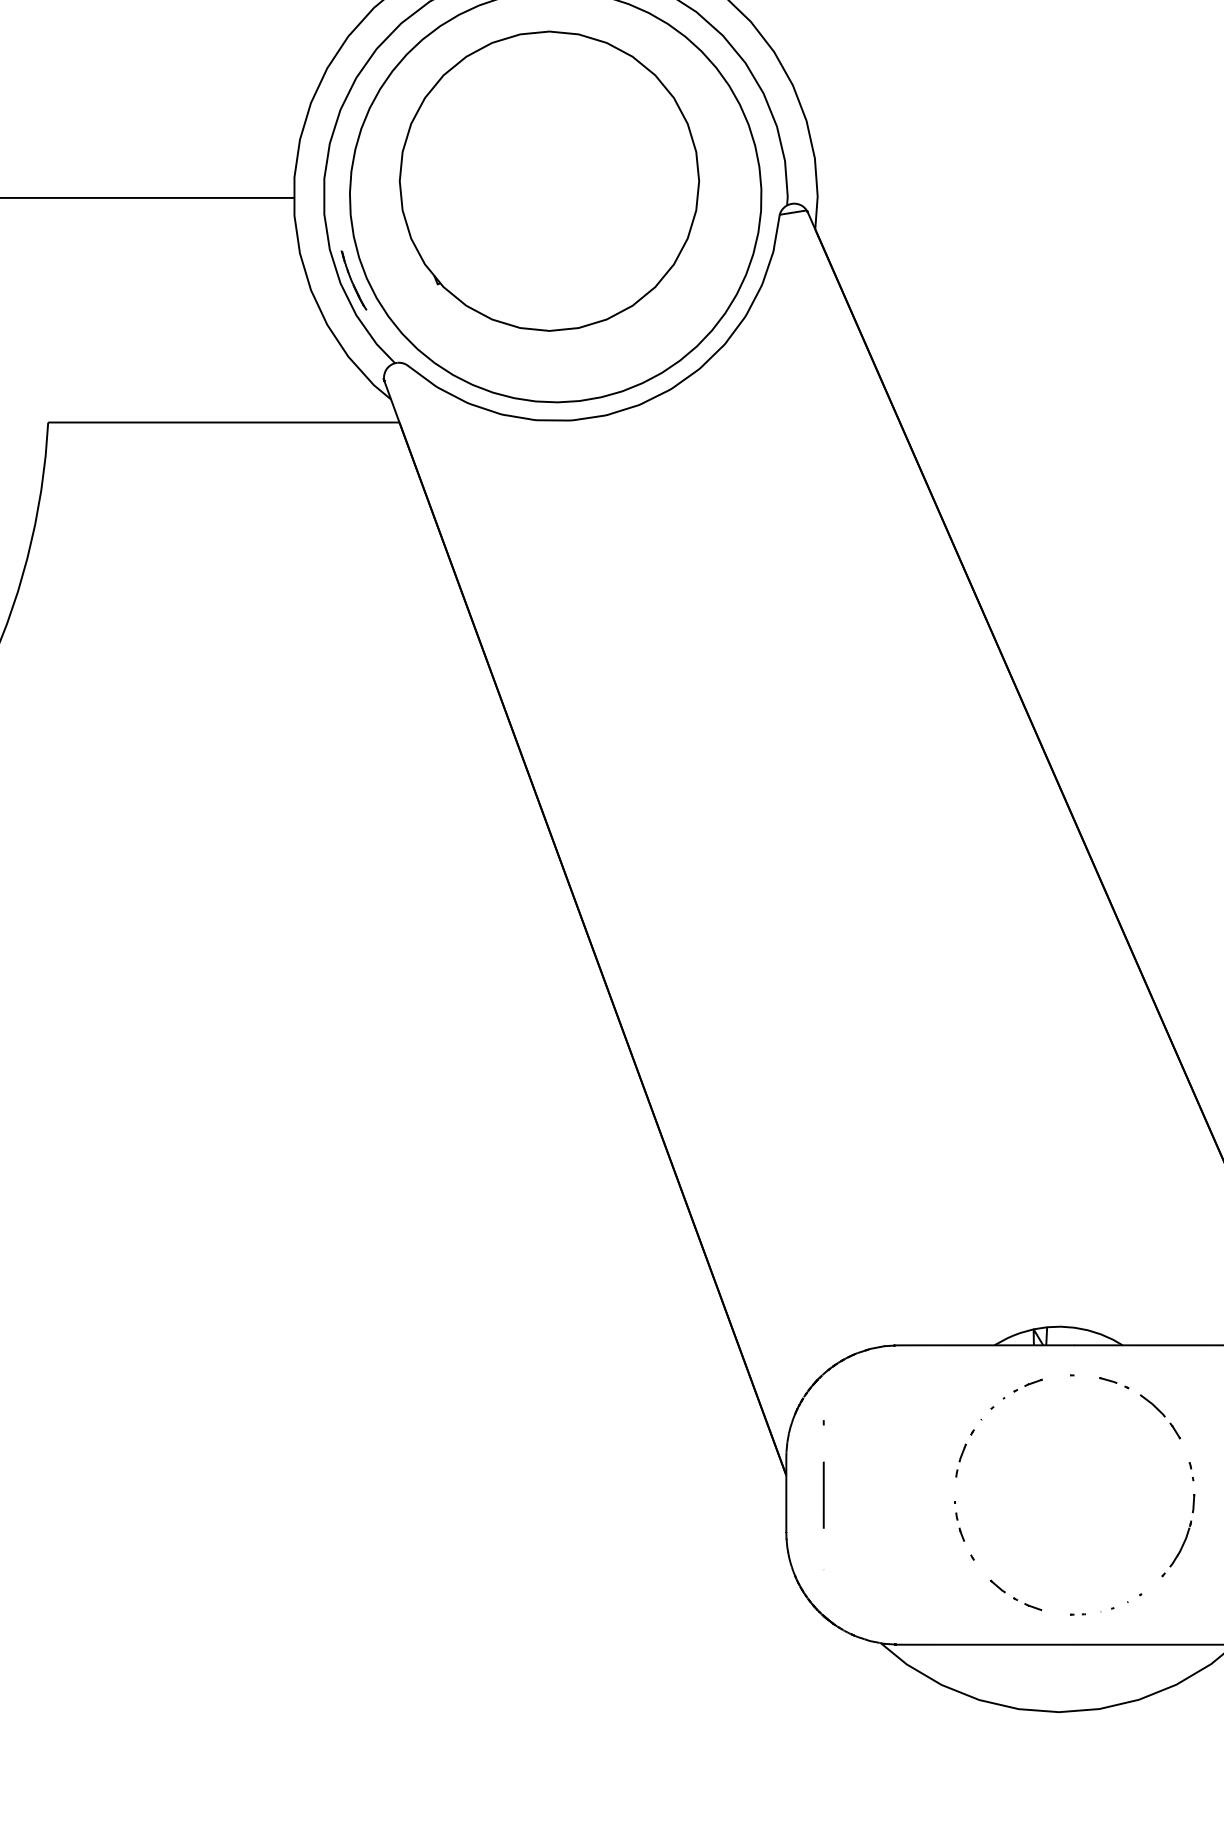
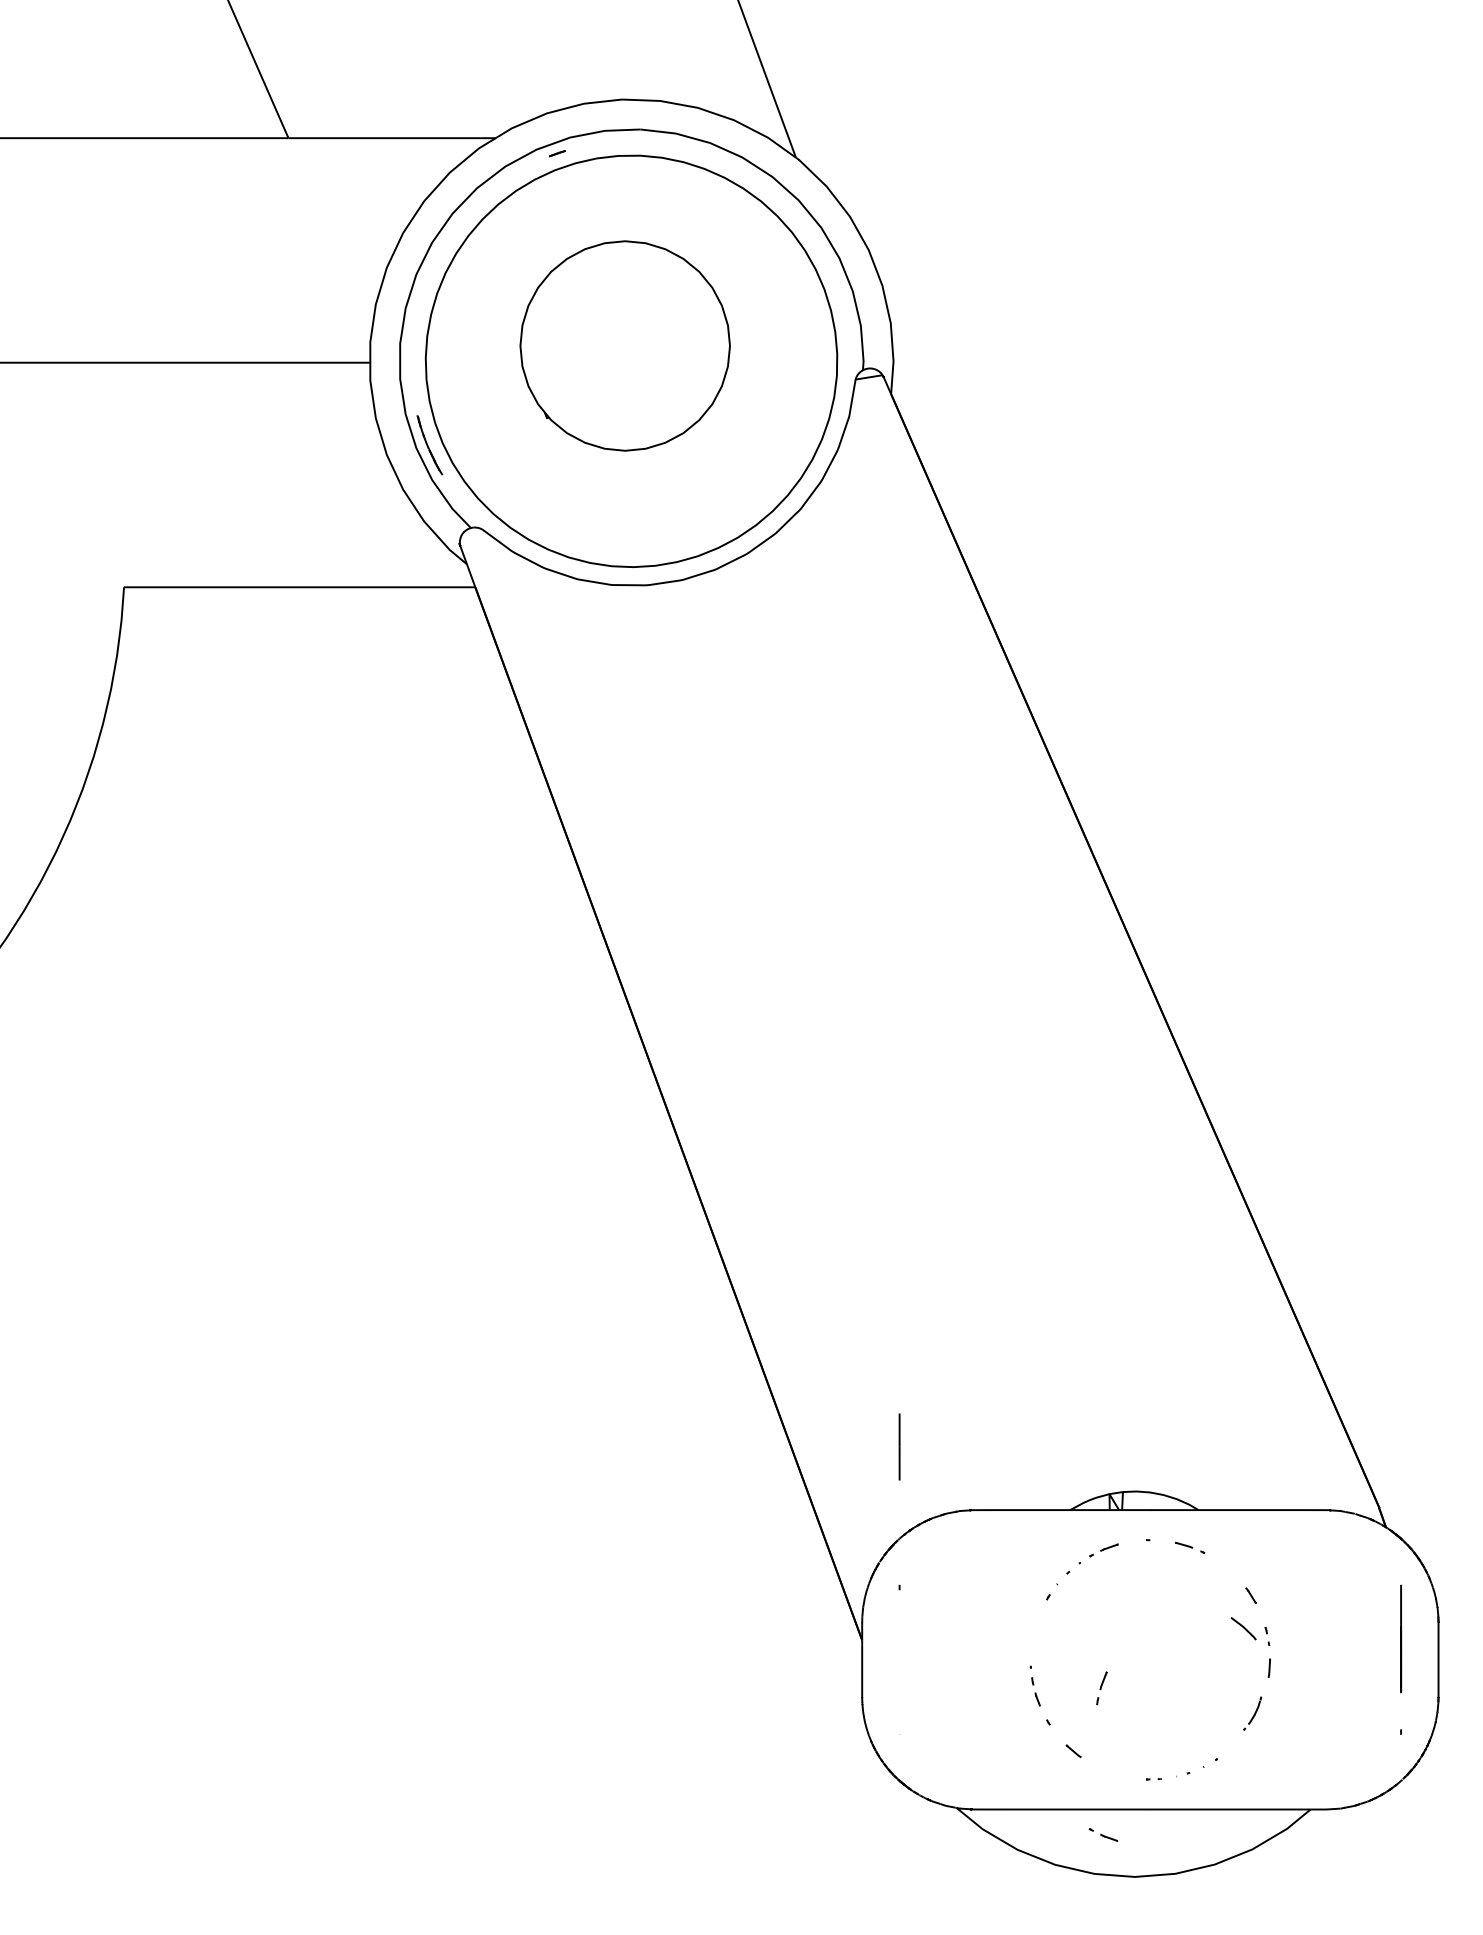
part: (548, 180) -> (624, 345), size x0.7
line: (1152, 1405) -> (1243, 1628), moved
part: (960, 1460) -> (1101, 1688), moved
line: (823, 1494) -> (899, 1446), moved
part: (1176, 1548) -> (1252, 1713), size x0.6
part: (1026, 1603) -> (1102, 1834), moved

